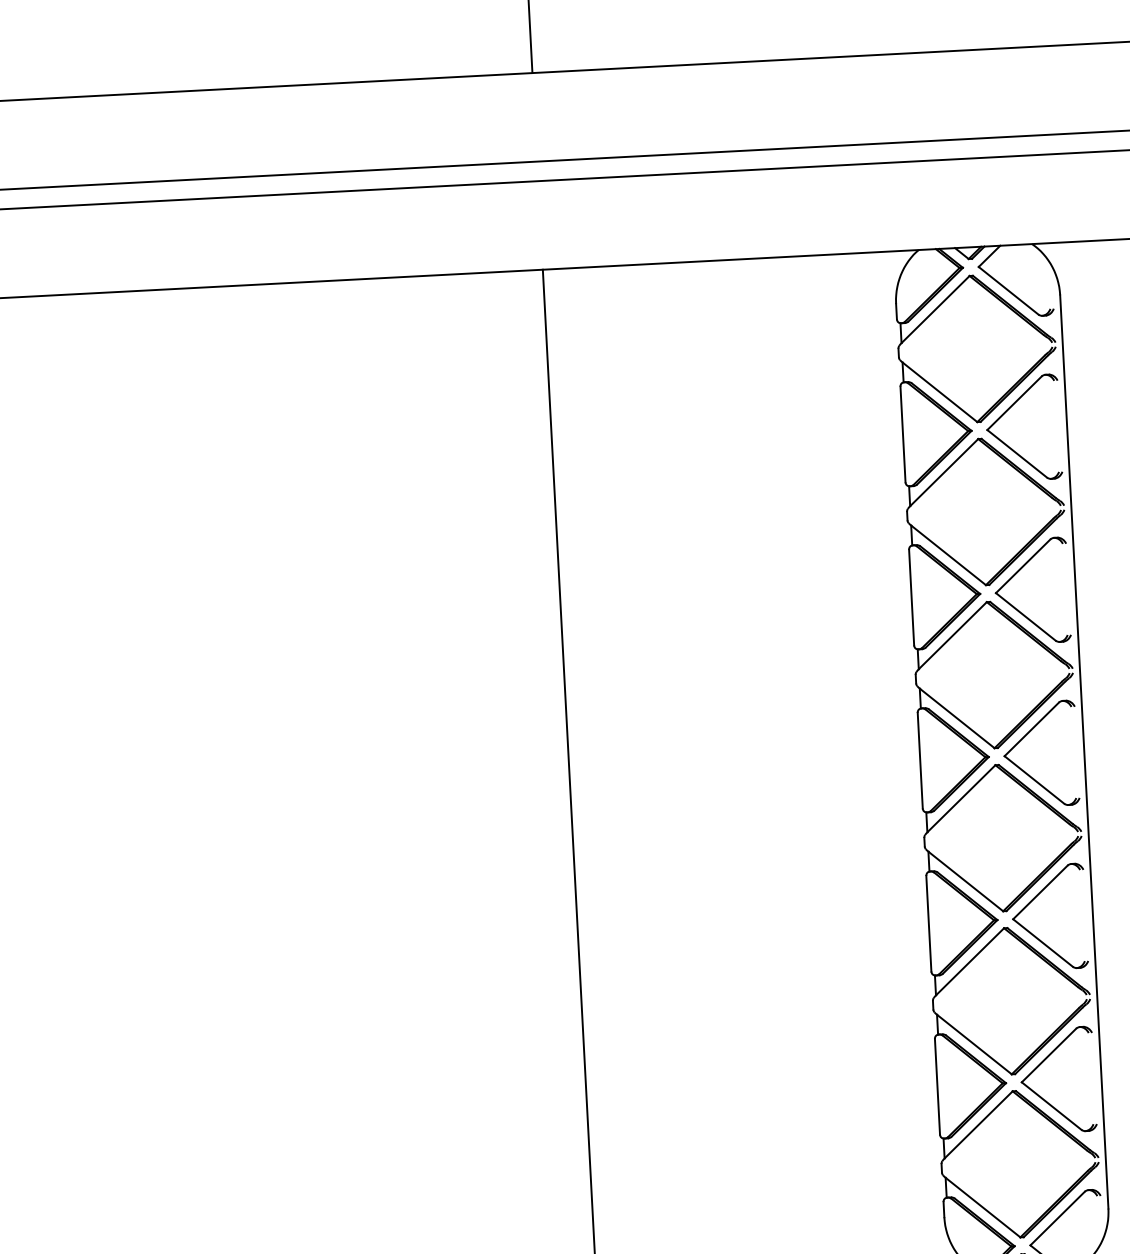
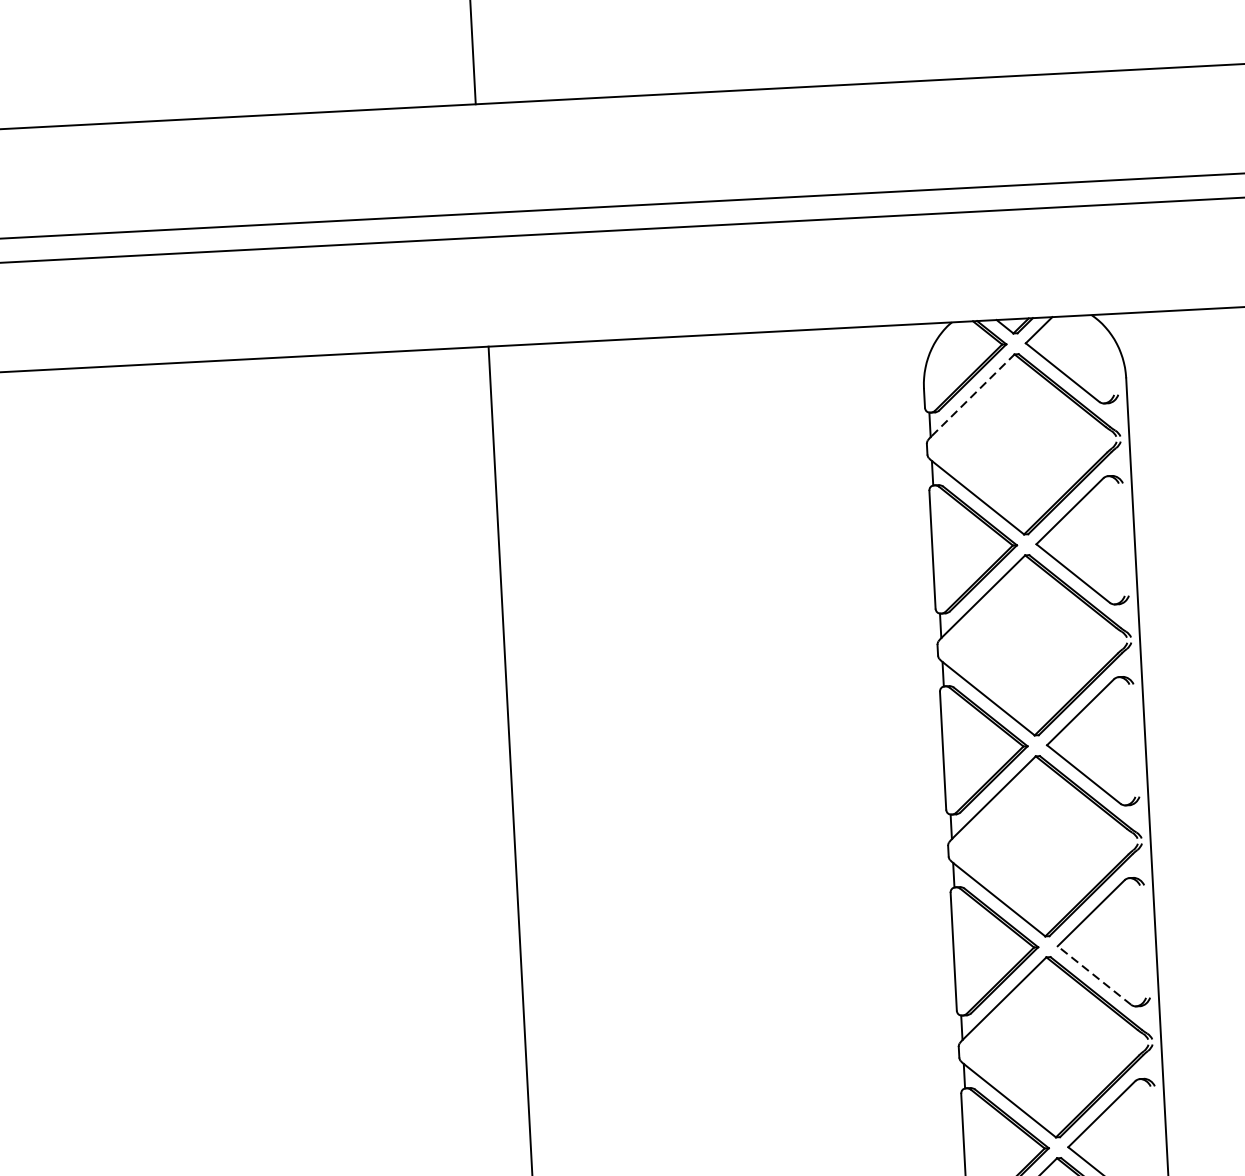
line: (936, 308) -> (973, 394), solid -> dashed
line: (1034, 779) -> (1094, 974), solid -> dashed

